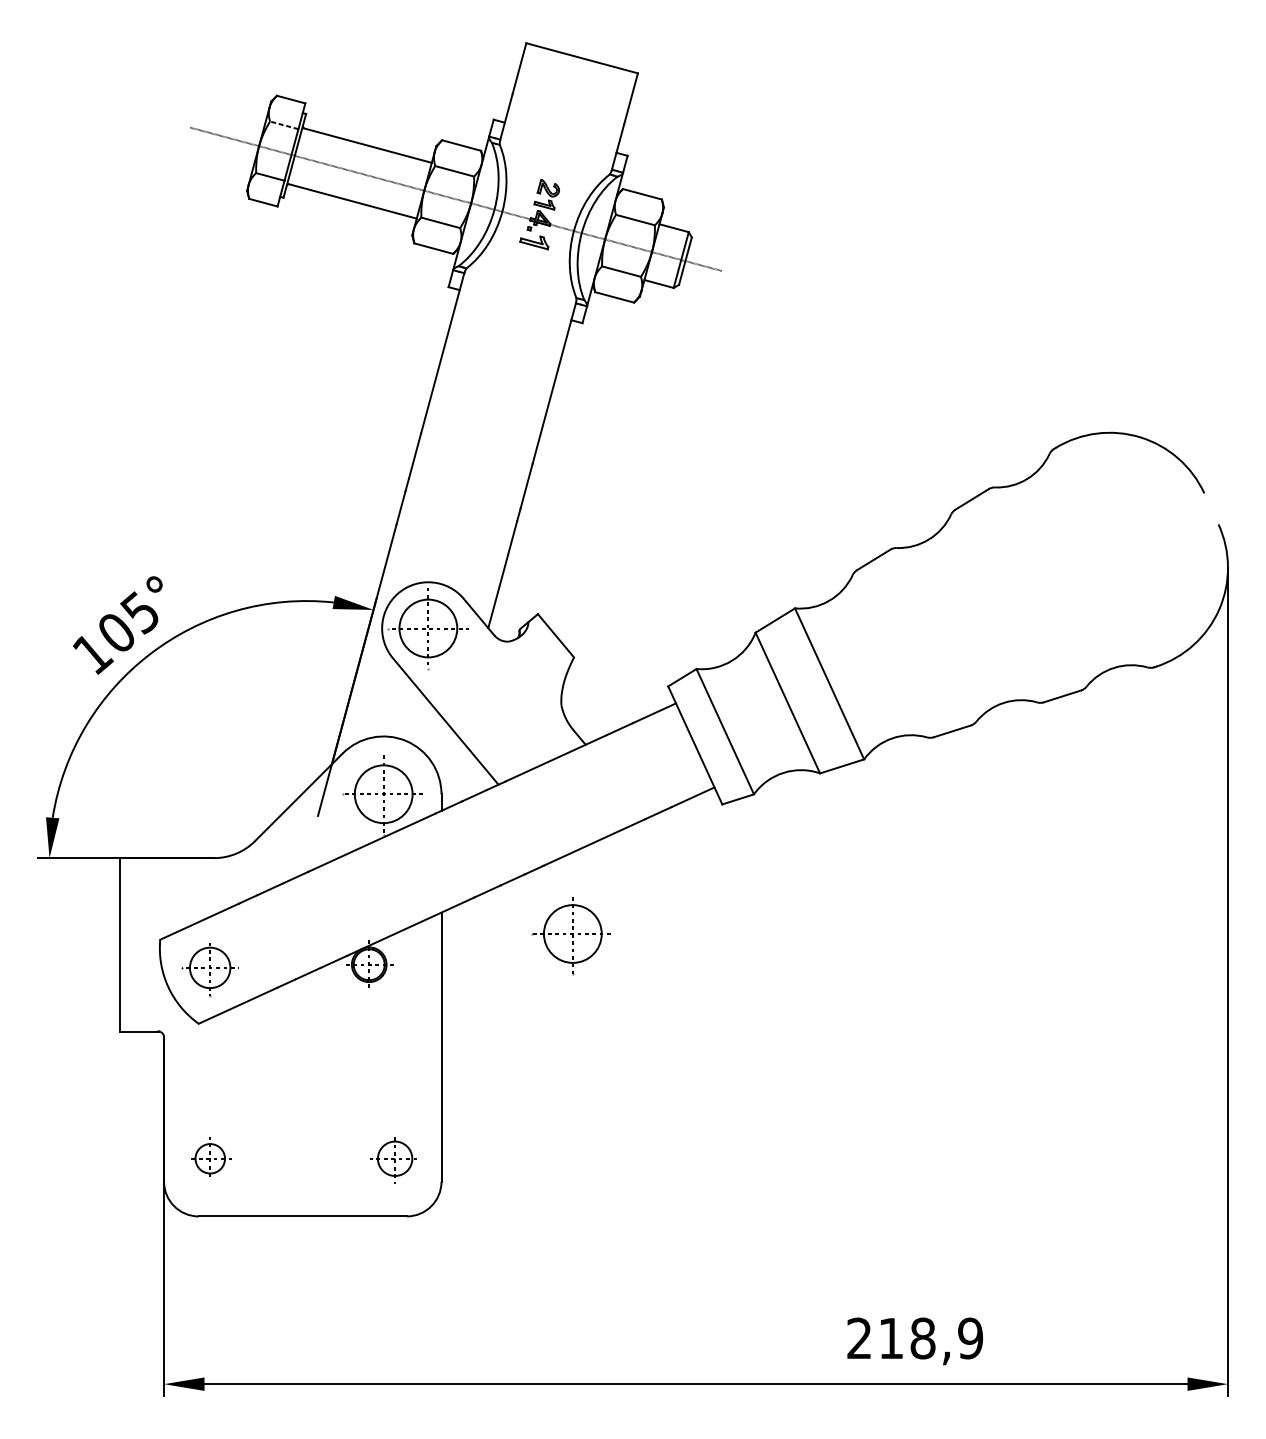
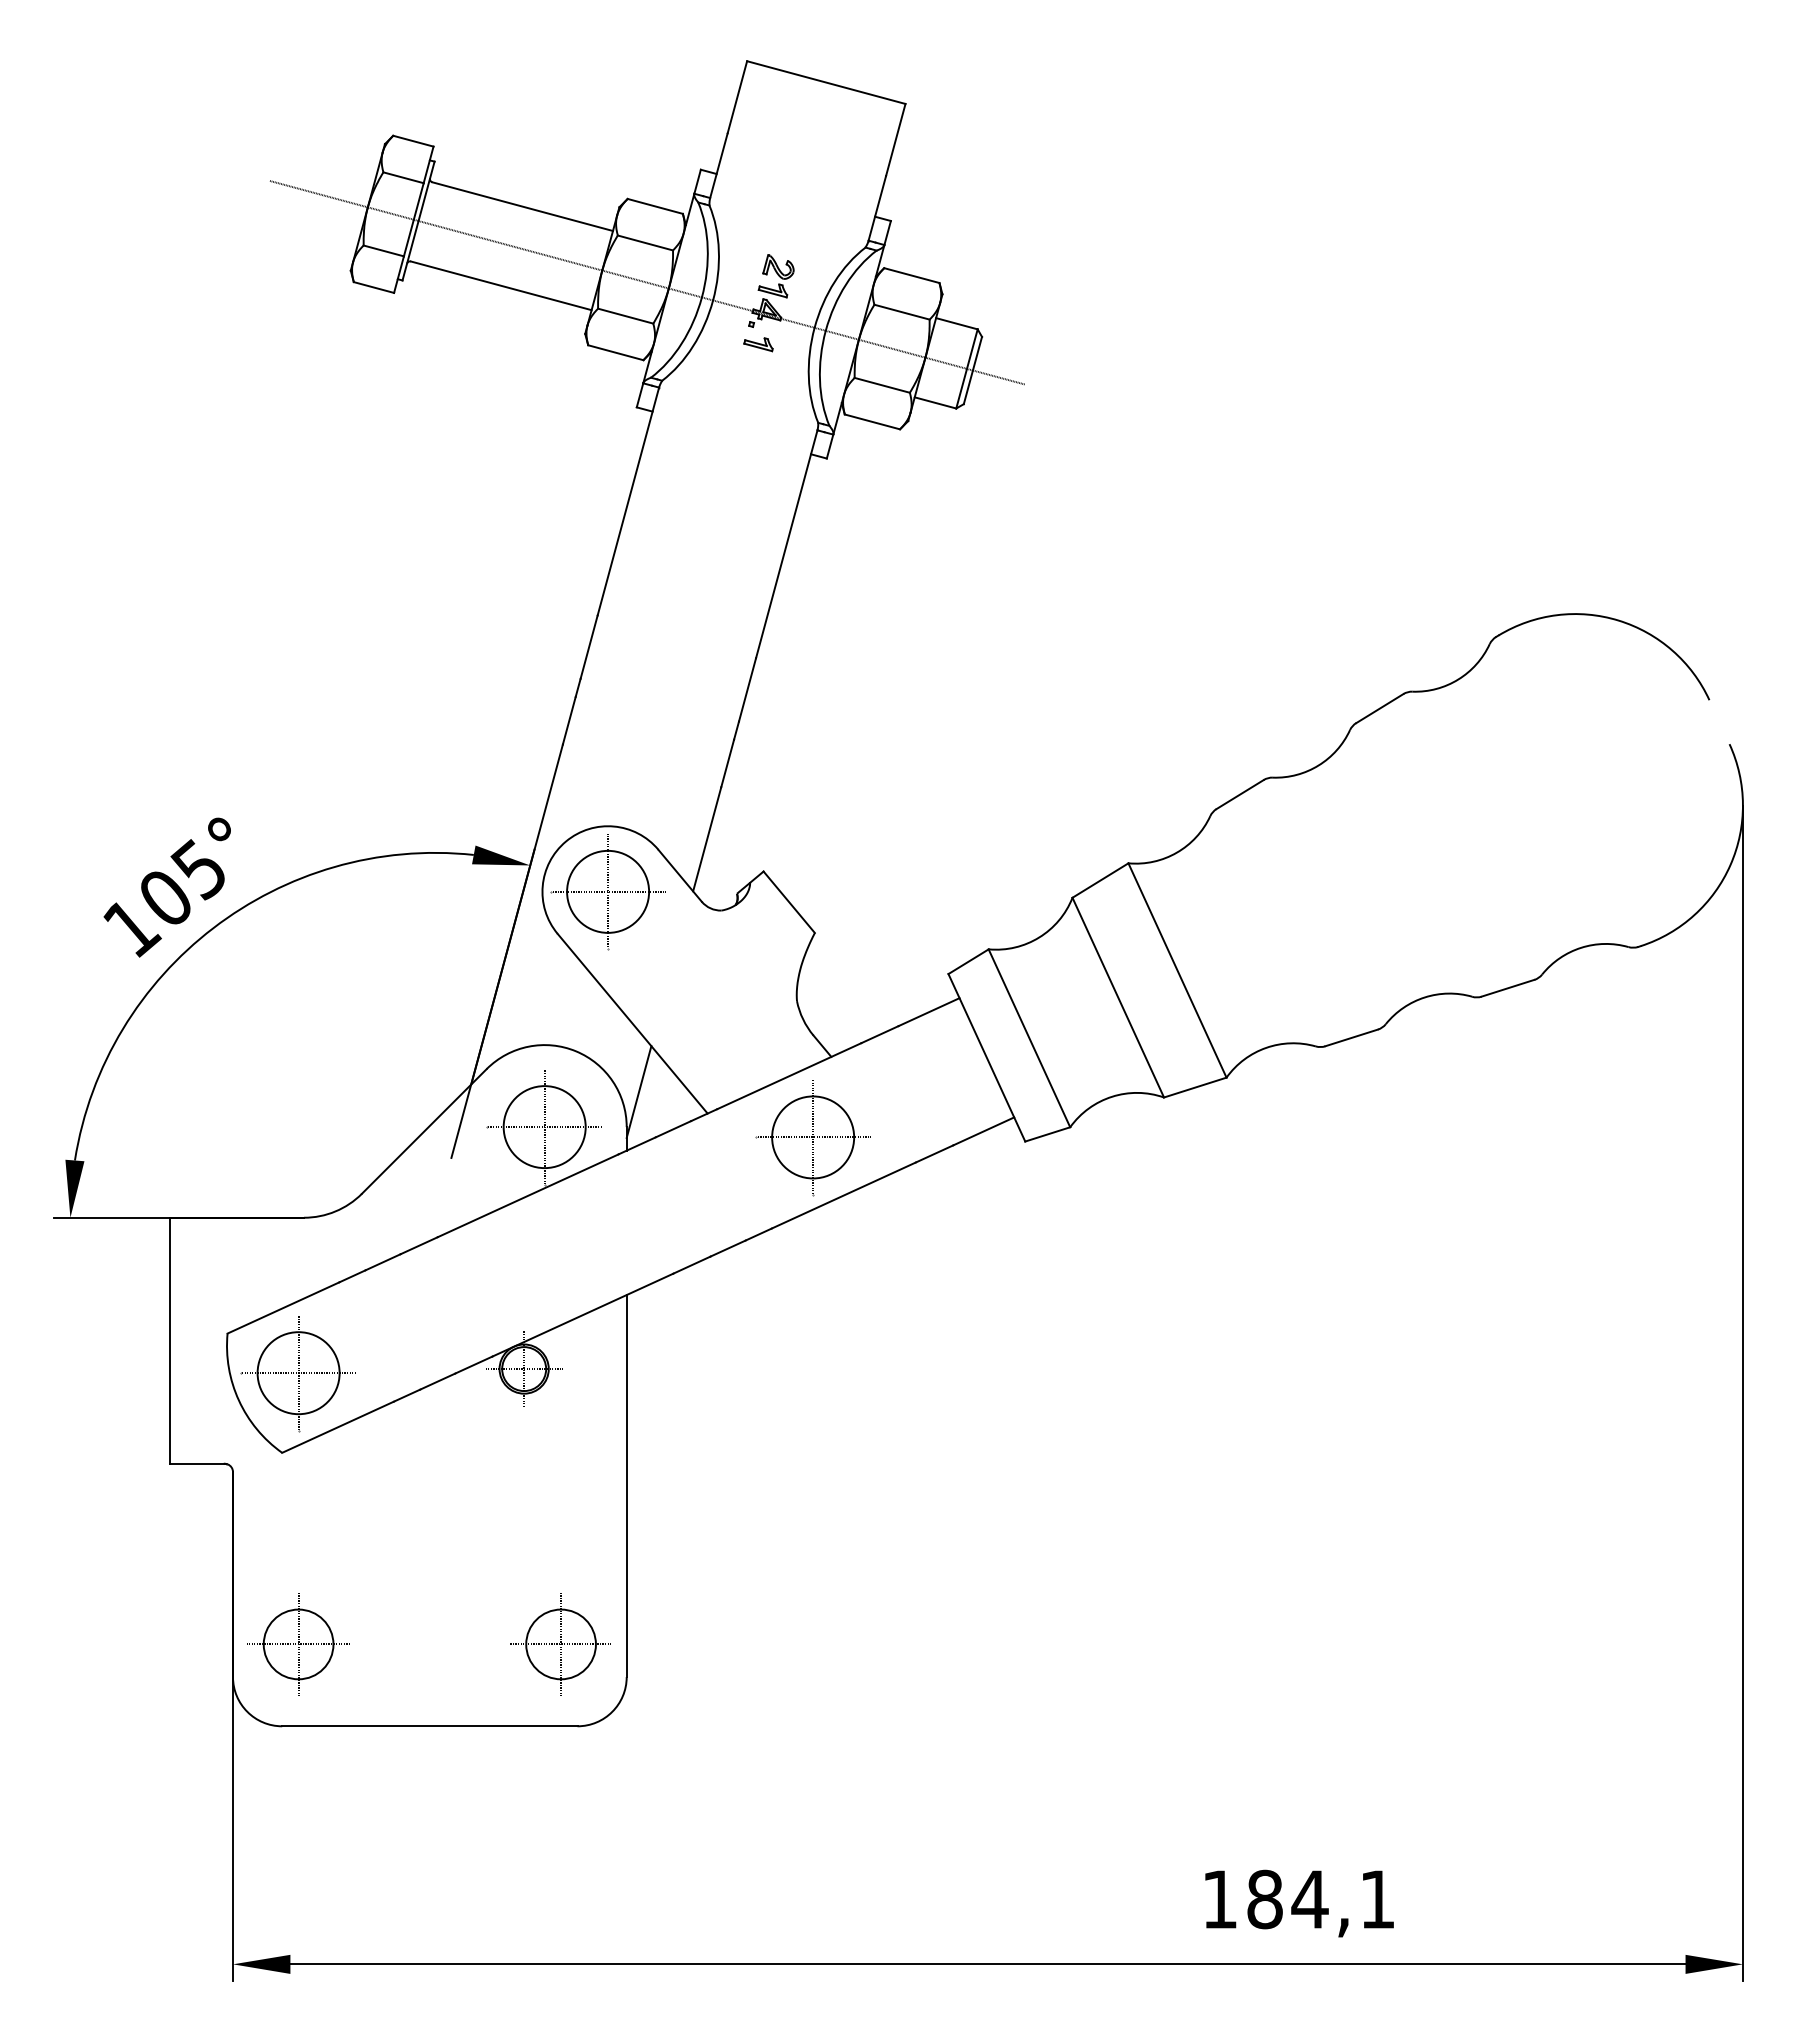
line: (284, 125) -> (403, 177), dashed -> solid
part: (534, 242) -> (758, 344), size x0.71
line: (449, 769) -> (638, 1091), added
part: (572, 934) -> (812, 1138), moved
part: (209, 968) -> (297, 1374), size x1.43
part: (210, 1158) -> (298, 1644), size x1.67
part: (394, 1158) -> (560, 1644), size x1.43
text: (914, 1338) -> (1298, 1899), 218,9 -> 184,1

